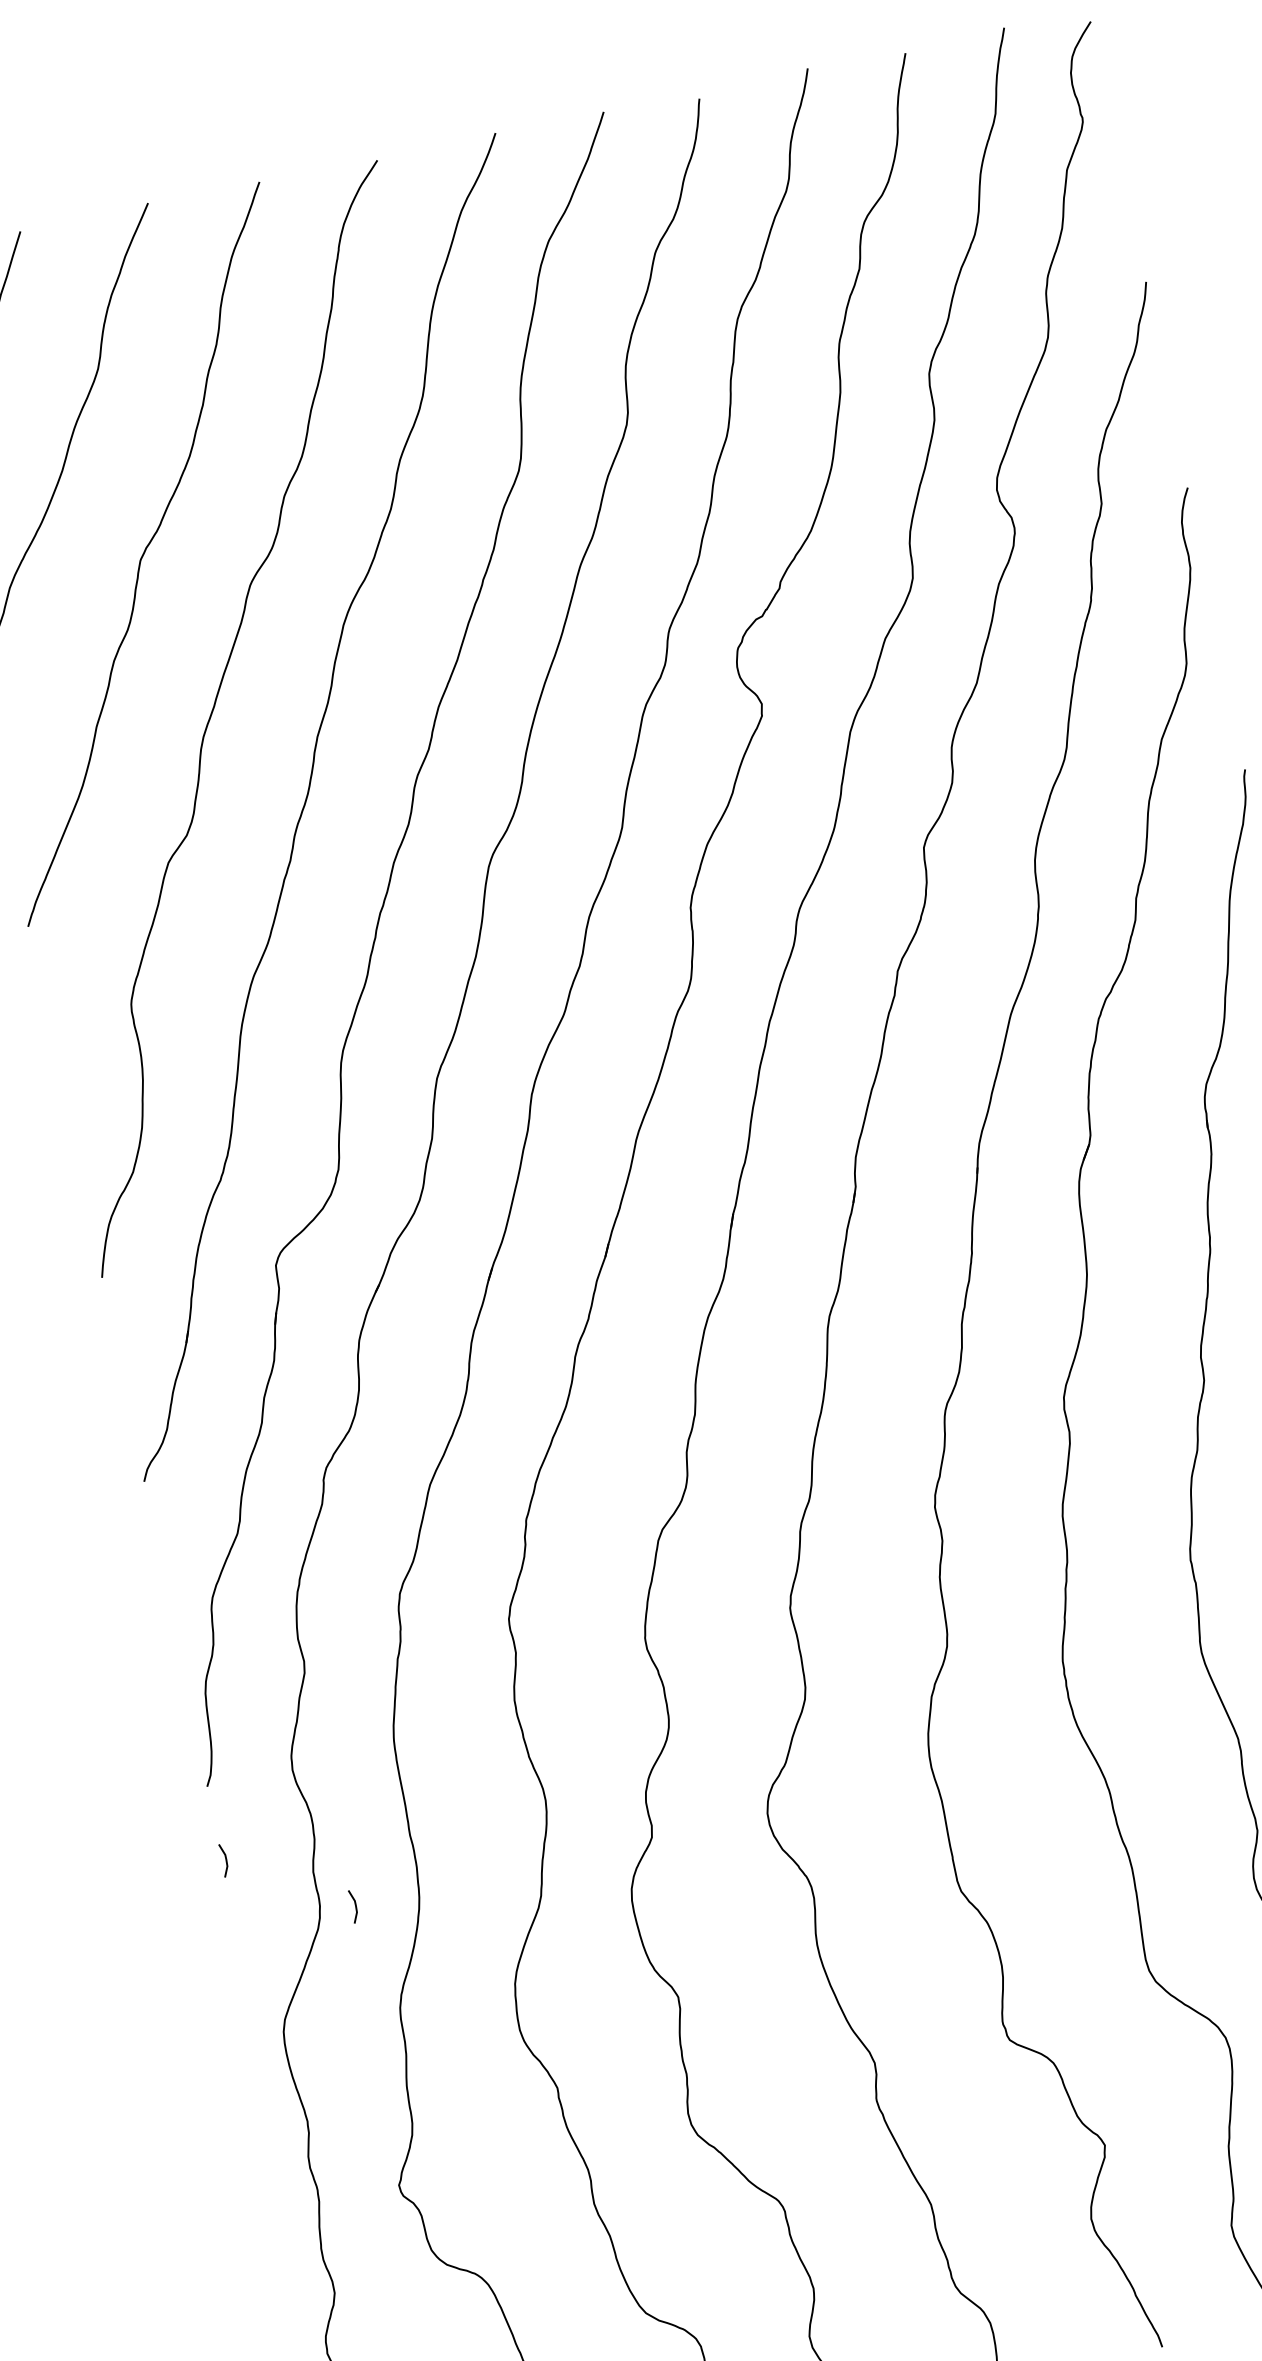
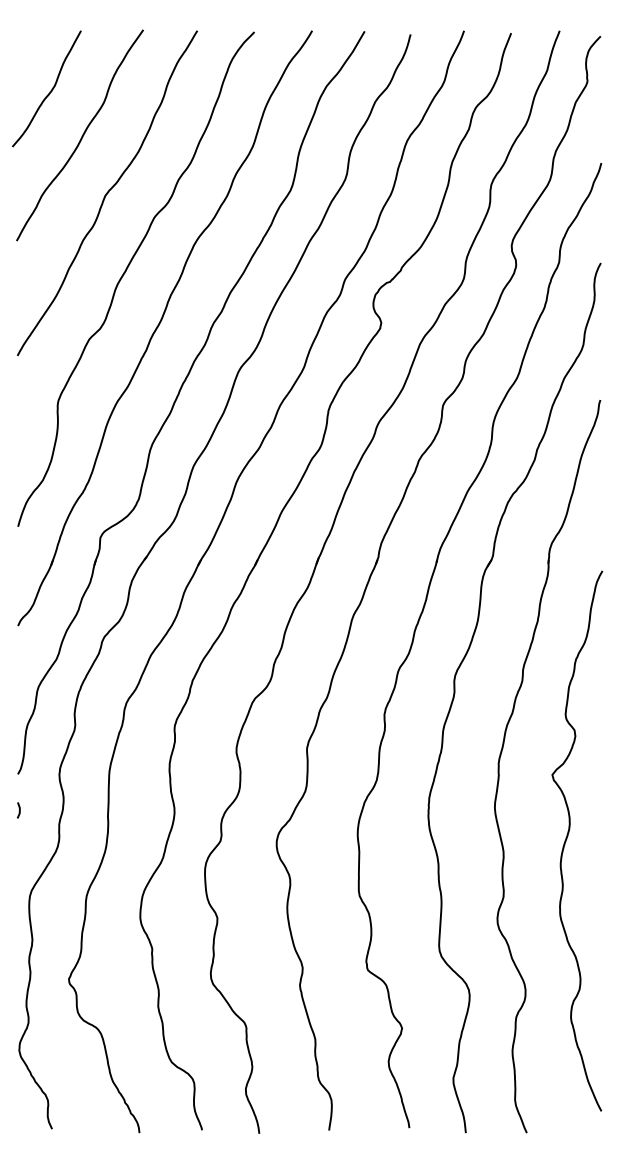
line: (355, 1906) -> (75, 844), removed

